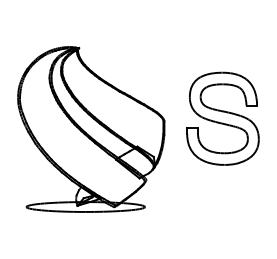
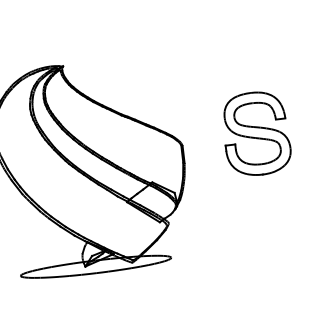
part: (222, 118) -> (255, 133), size x0.7

